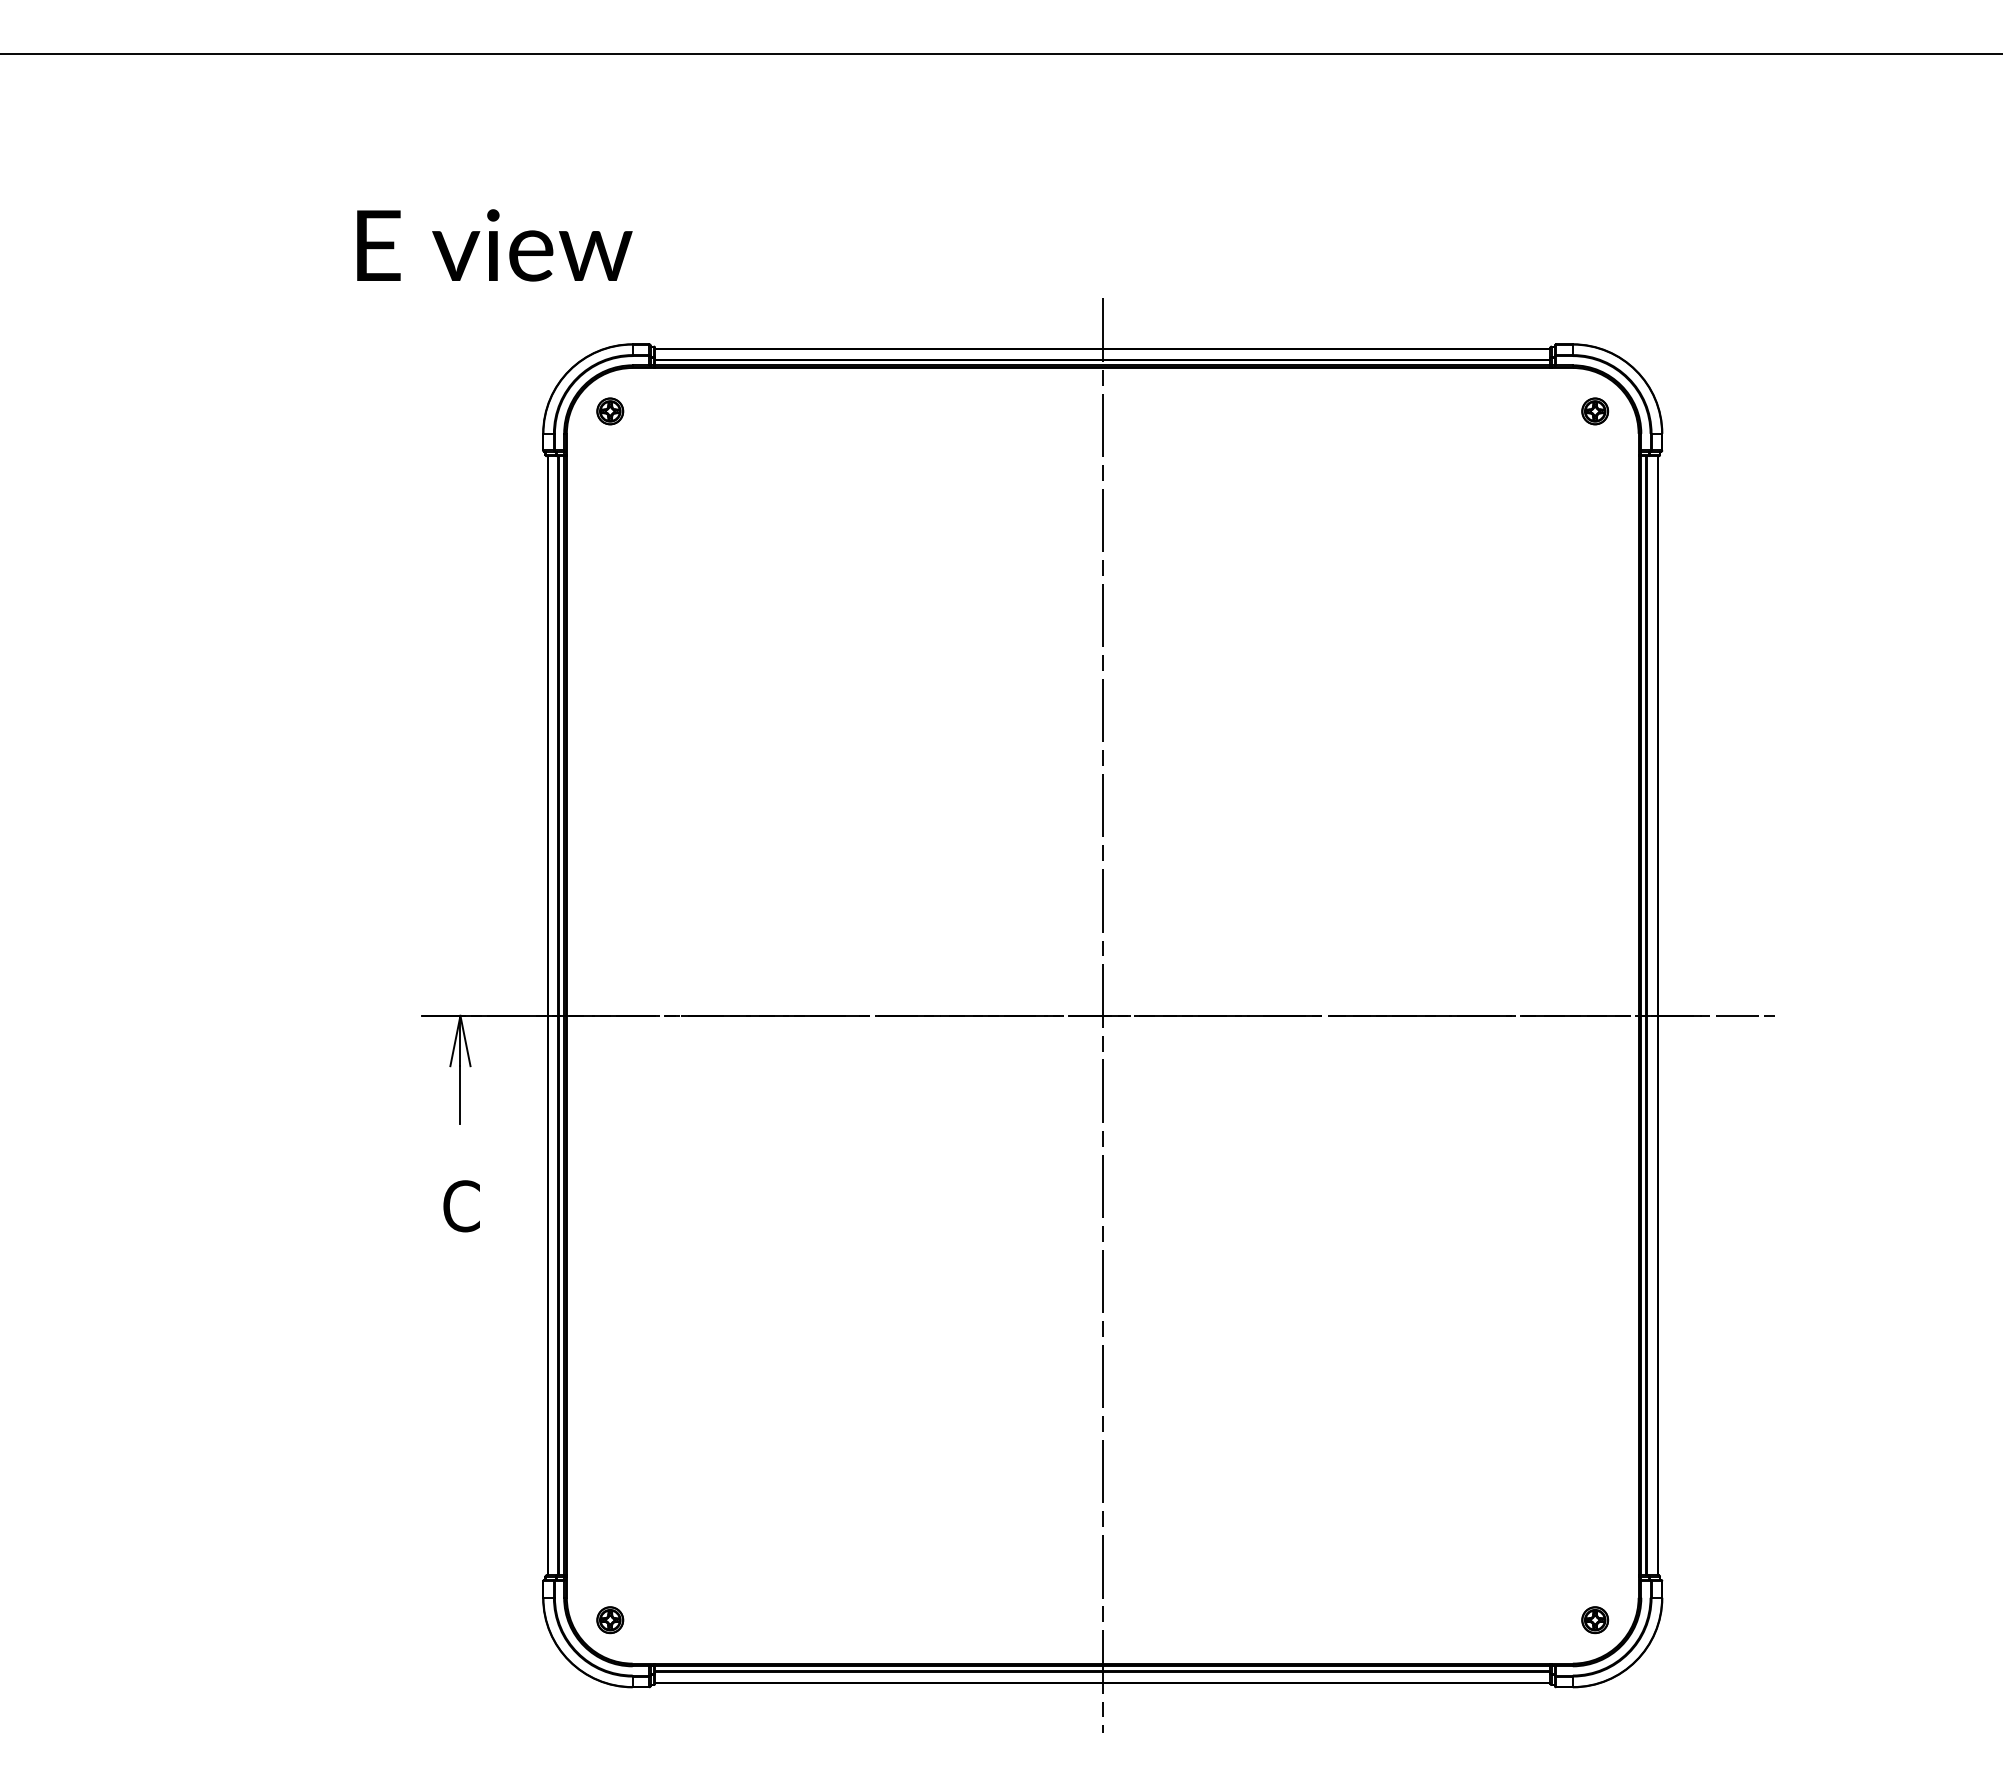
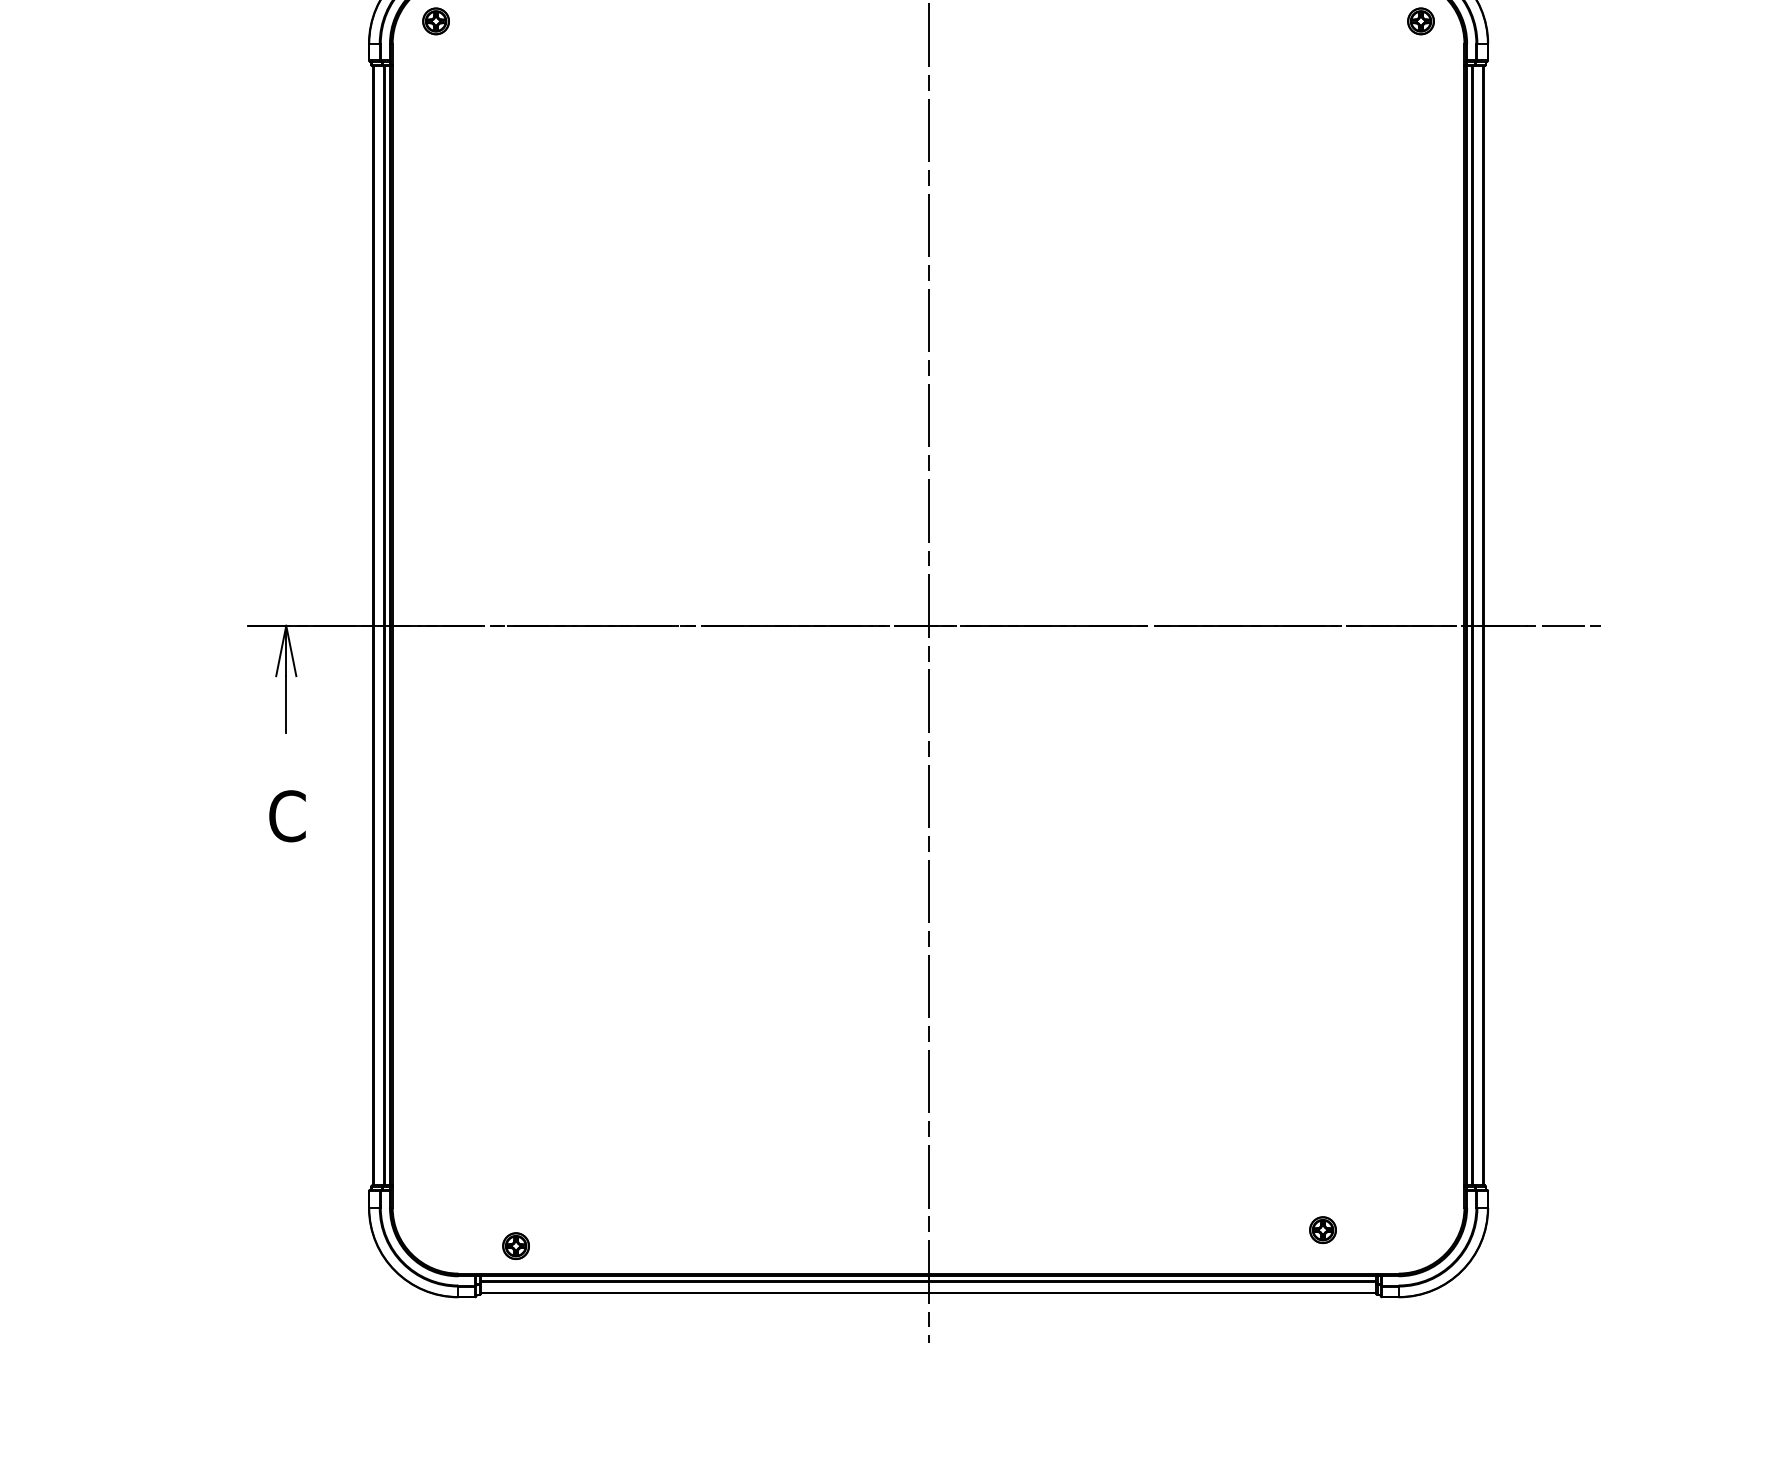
part: (610, 1620) -> (516, 1246), moved
part: (1595, 1620) -> (1323, 1230), moved

